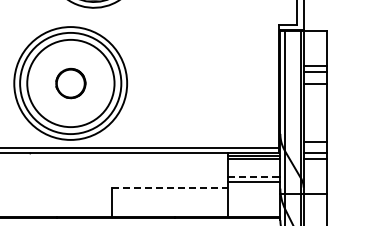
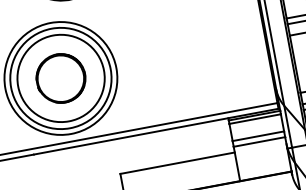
part: (70, 83) -> (60, 78), size x1.67
line: (254, 176) -> (258, 136), dashed -> solid
line: (170, 188) -> (178, 163), dashed -> solid

